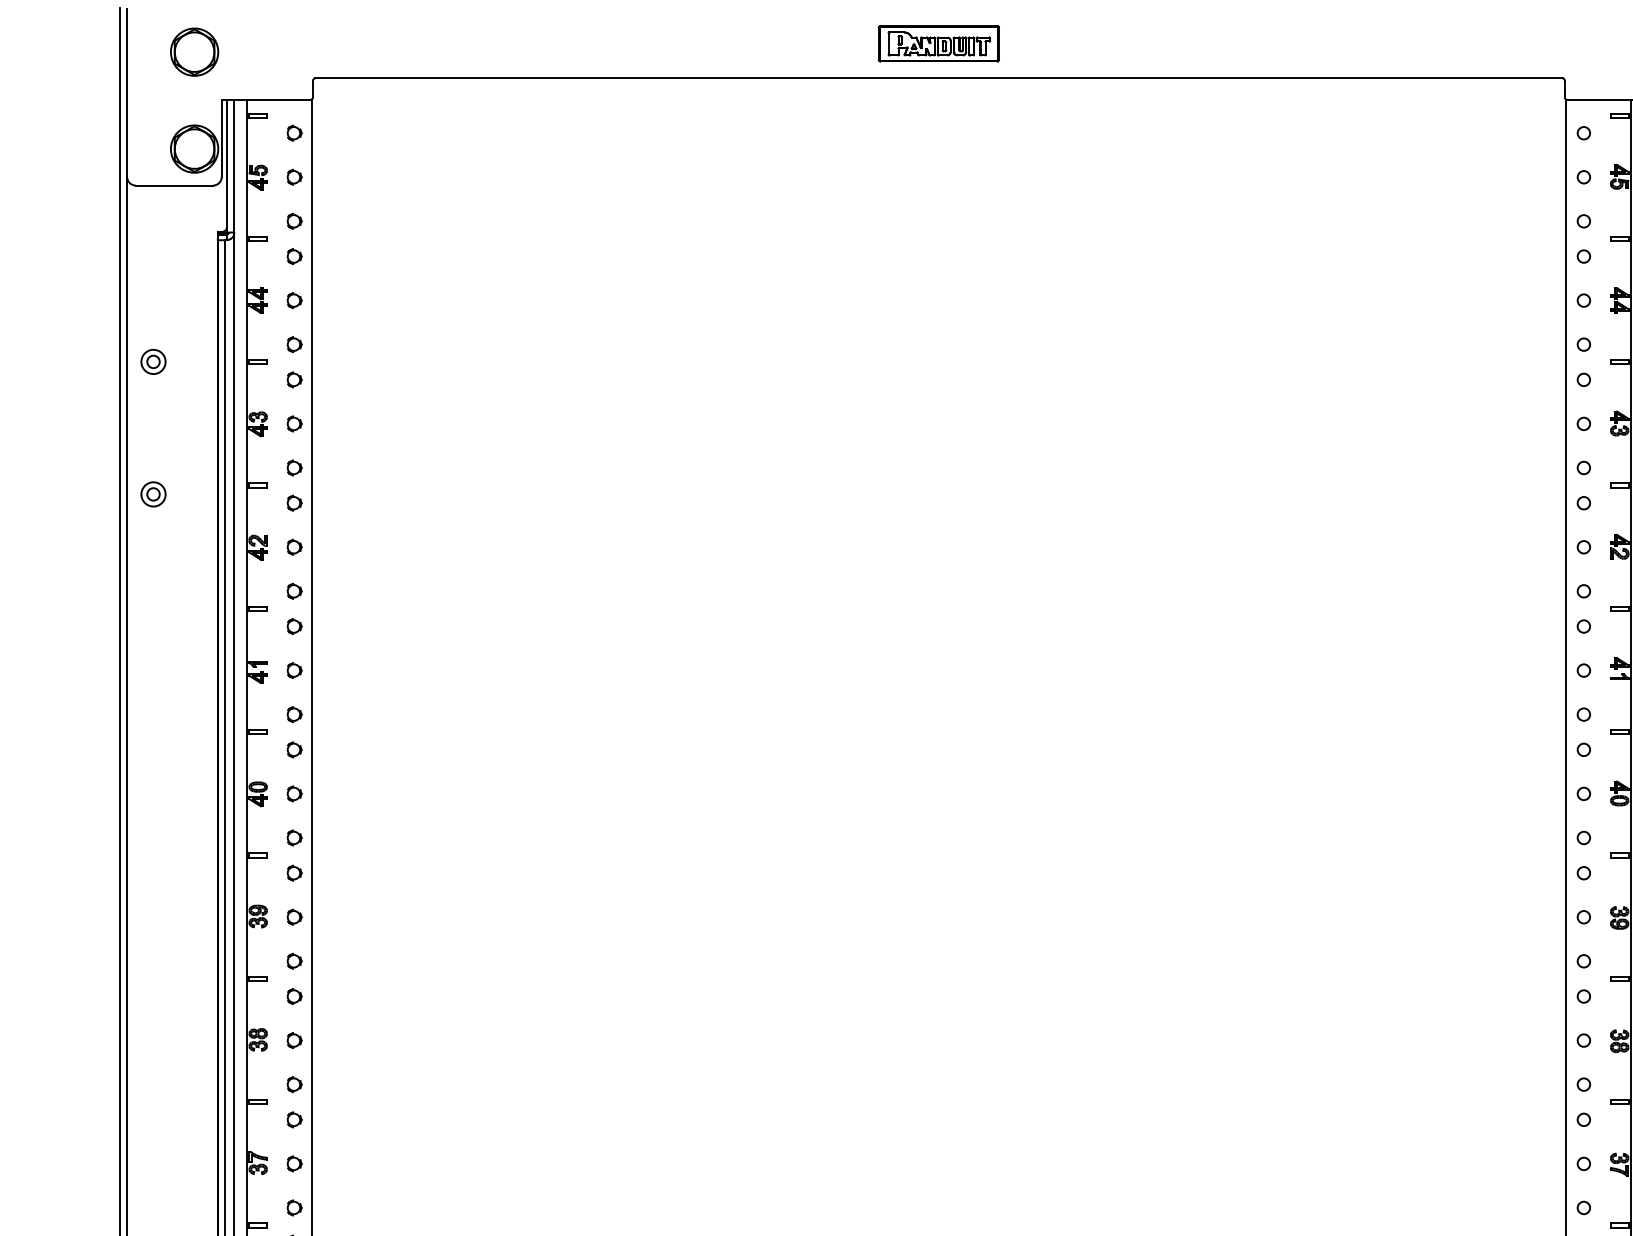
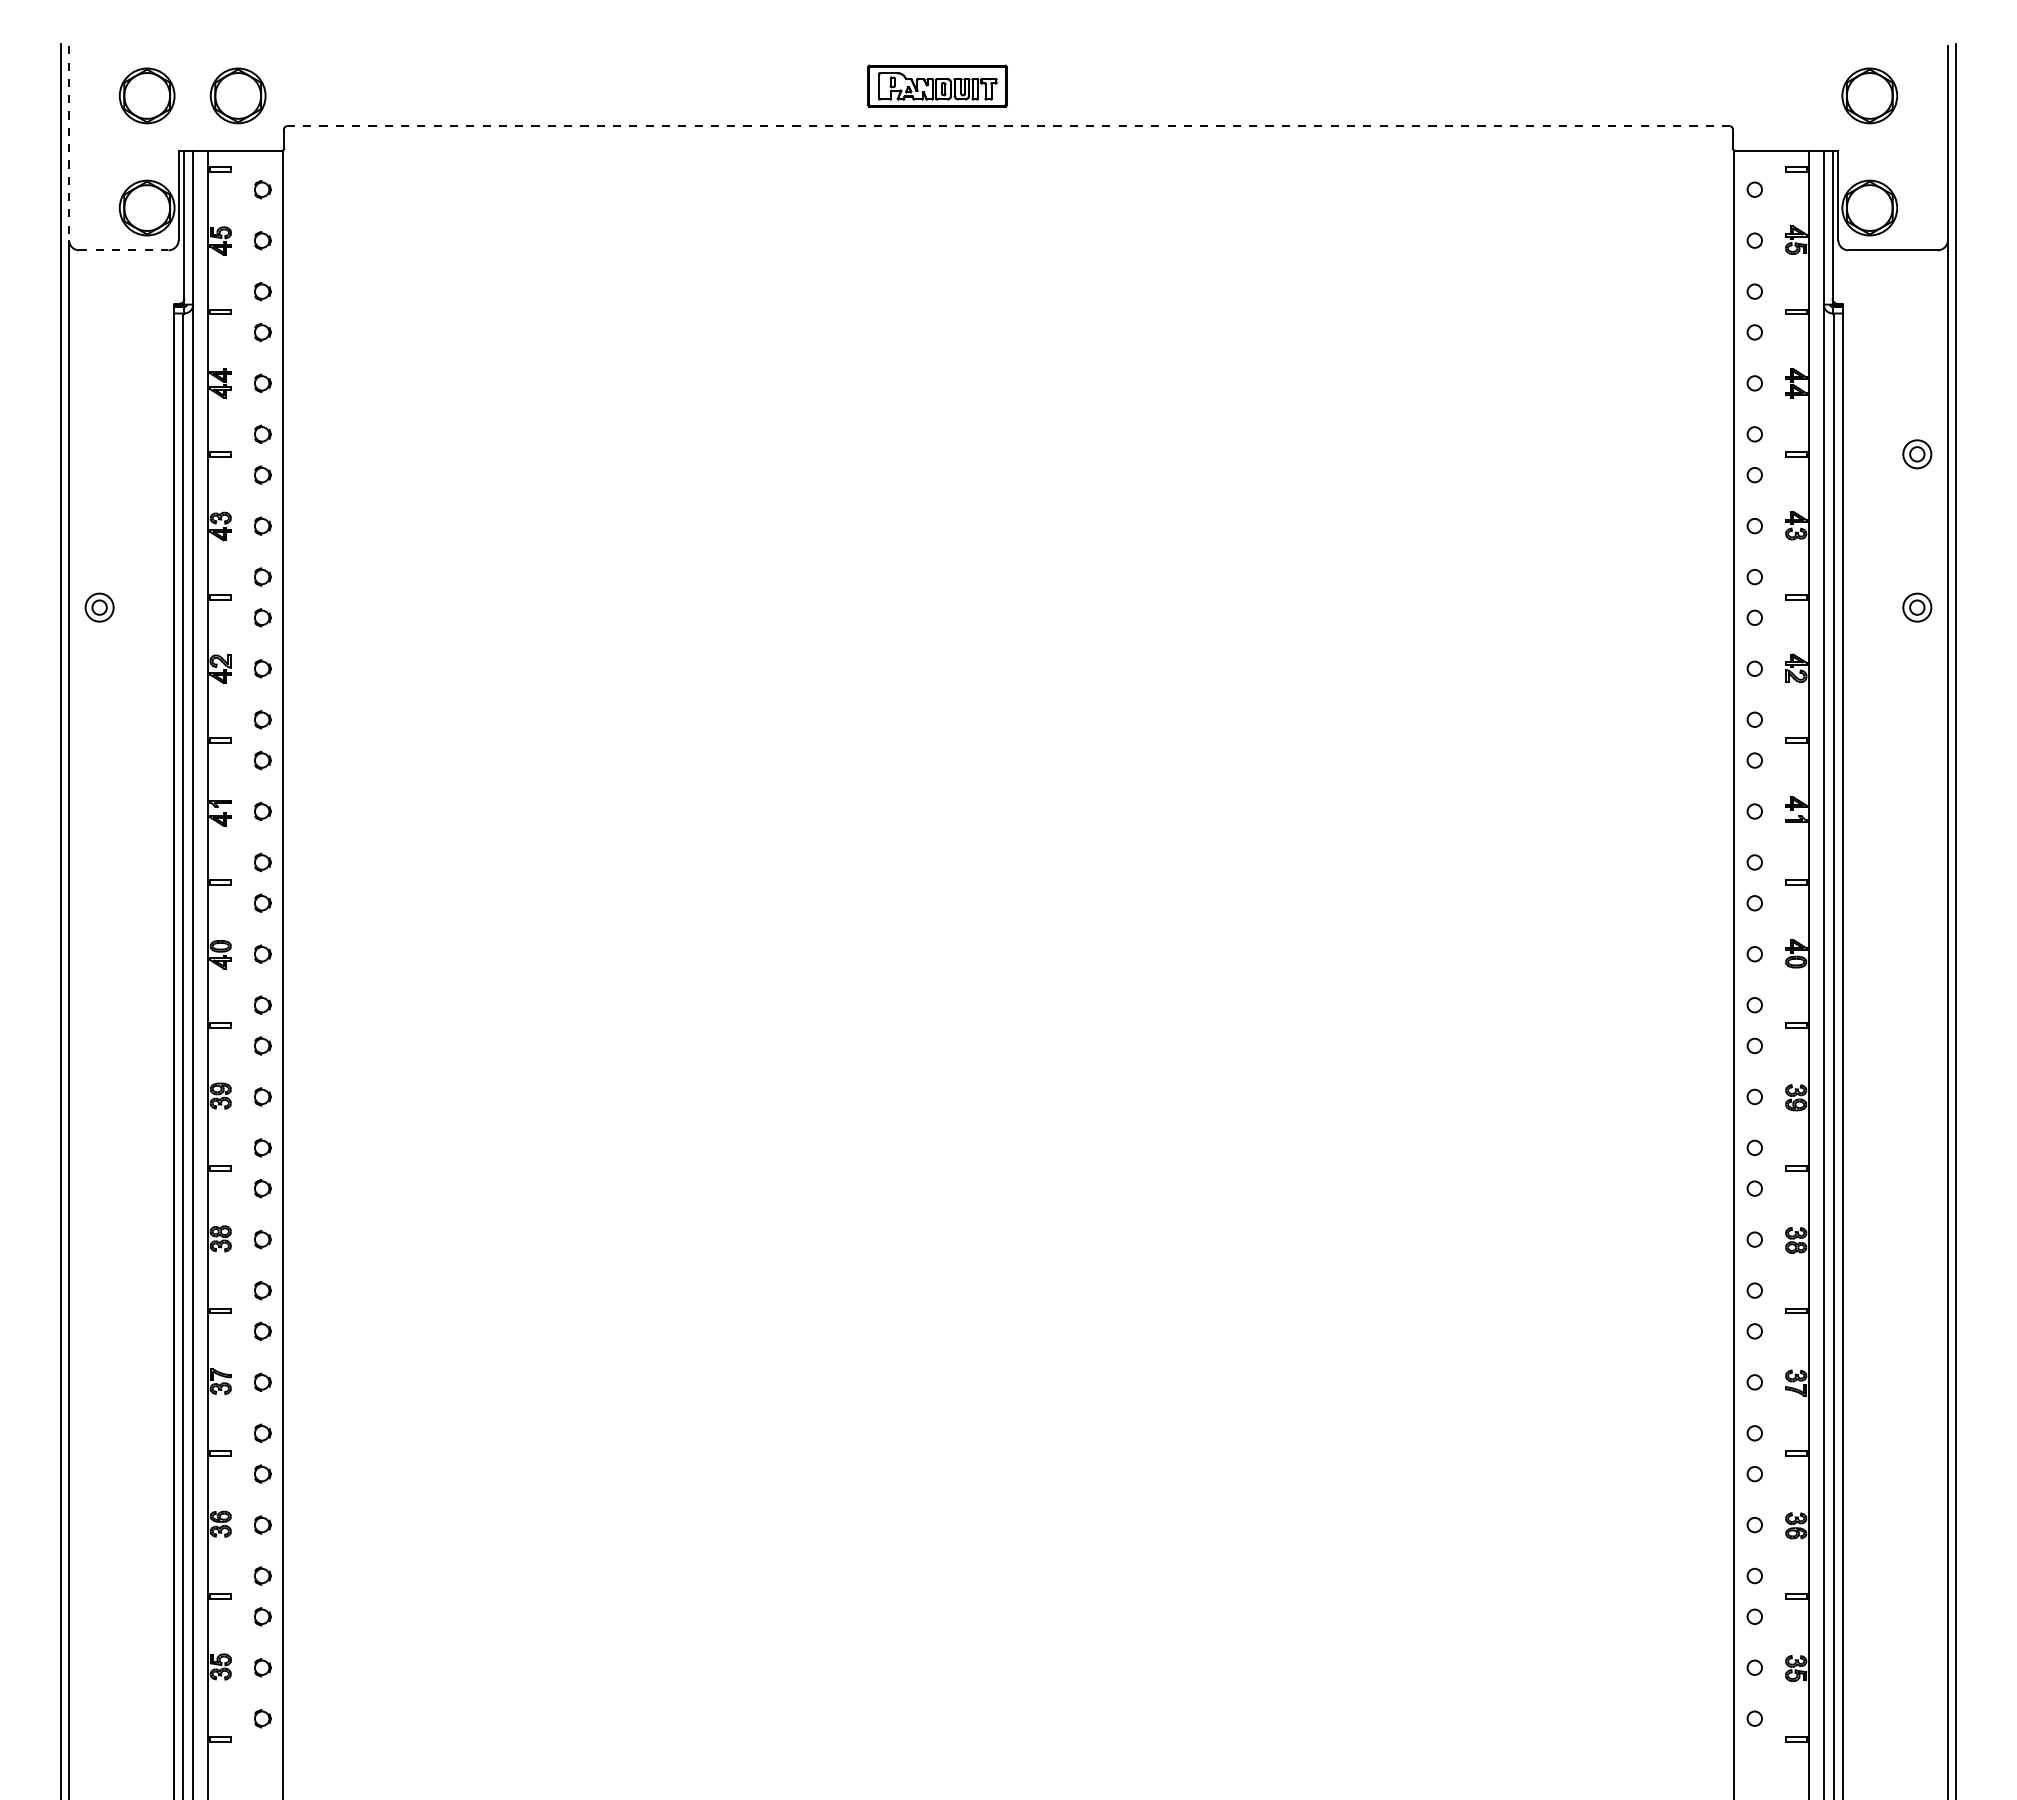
part: (938, 43) -> (937, 85), moved
part: (272, 51) -> (237, 95), added
line: (938, 78) -> (1008, 126), solid -> dashed
line: (127, 93) -> (69, 143), solid -> dashed
line: (174, 185) -> (123, 250), solid -> dashed
part: (153, 362) -> (99, 454), removed

